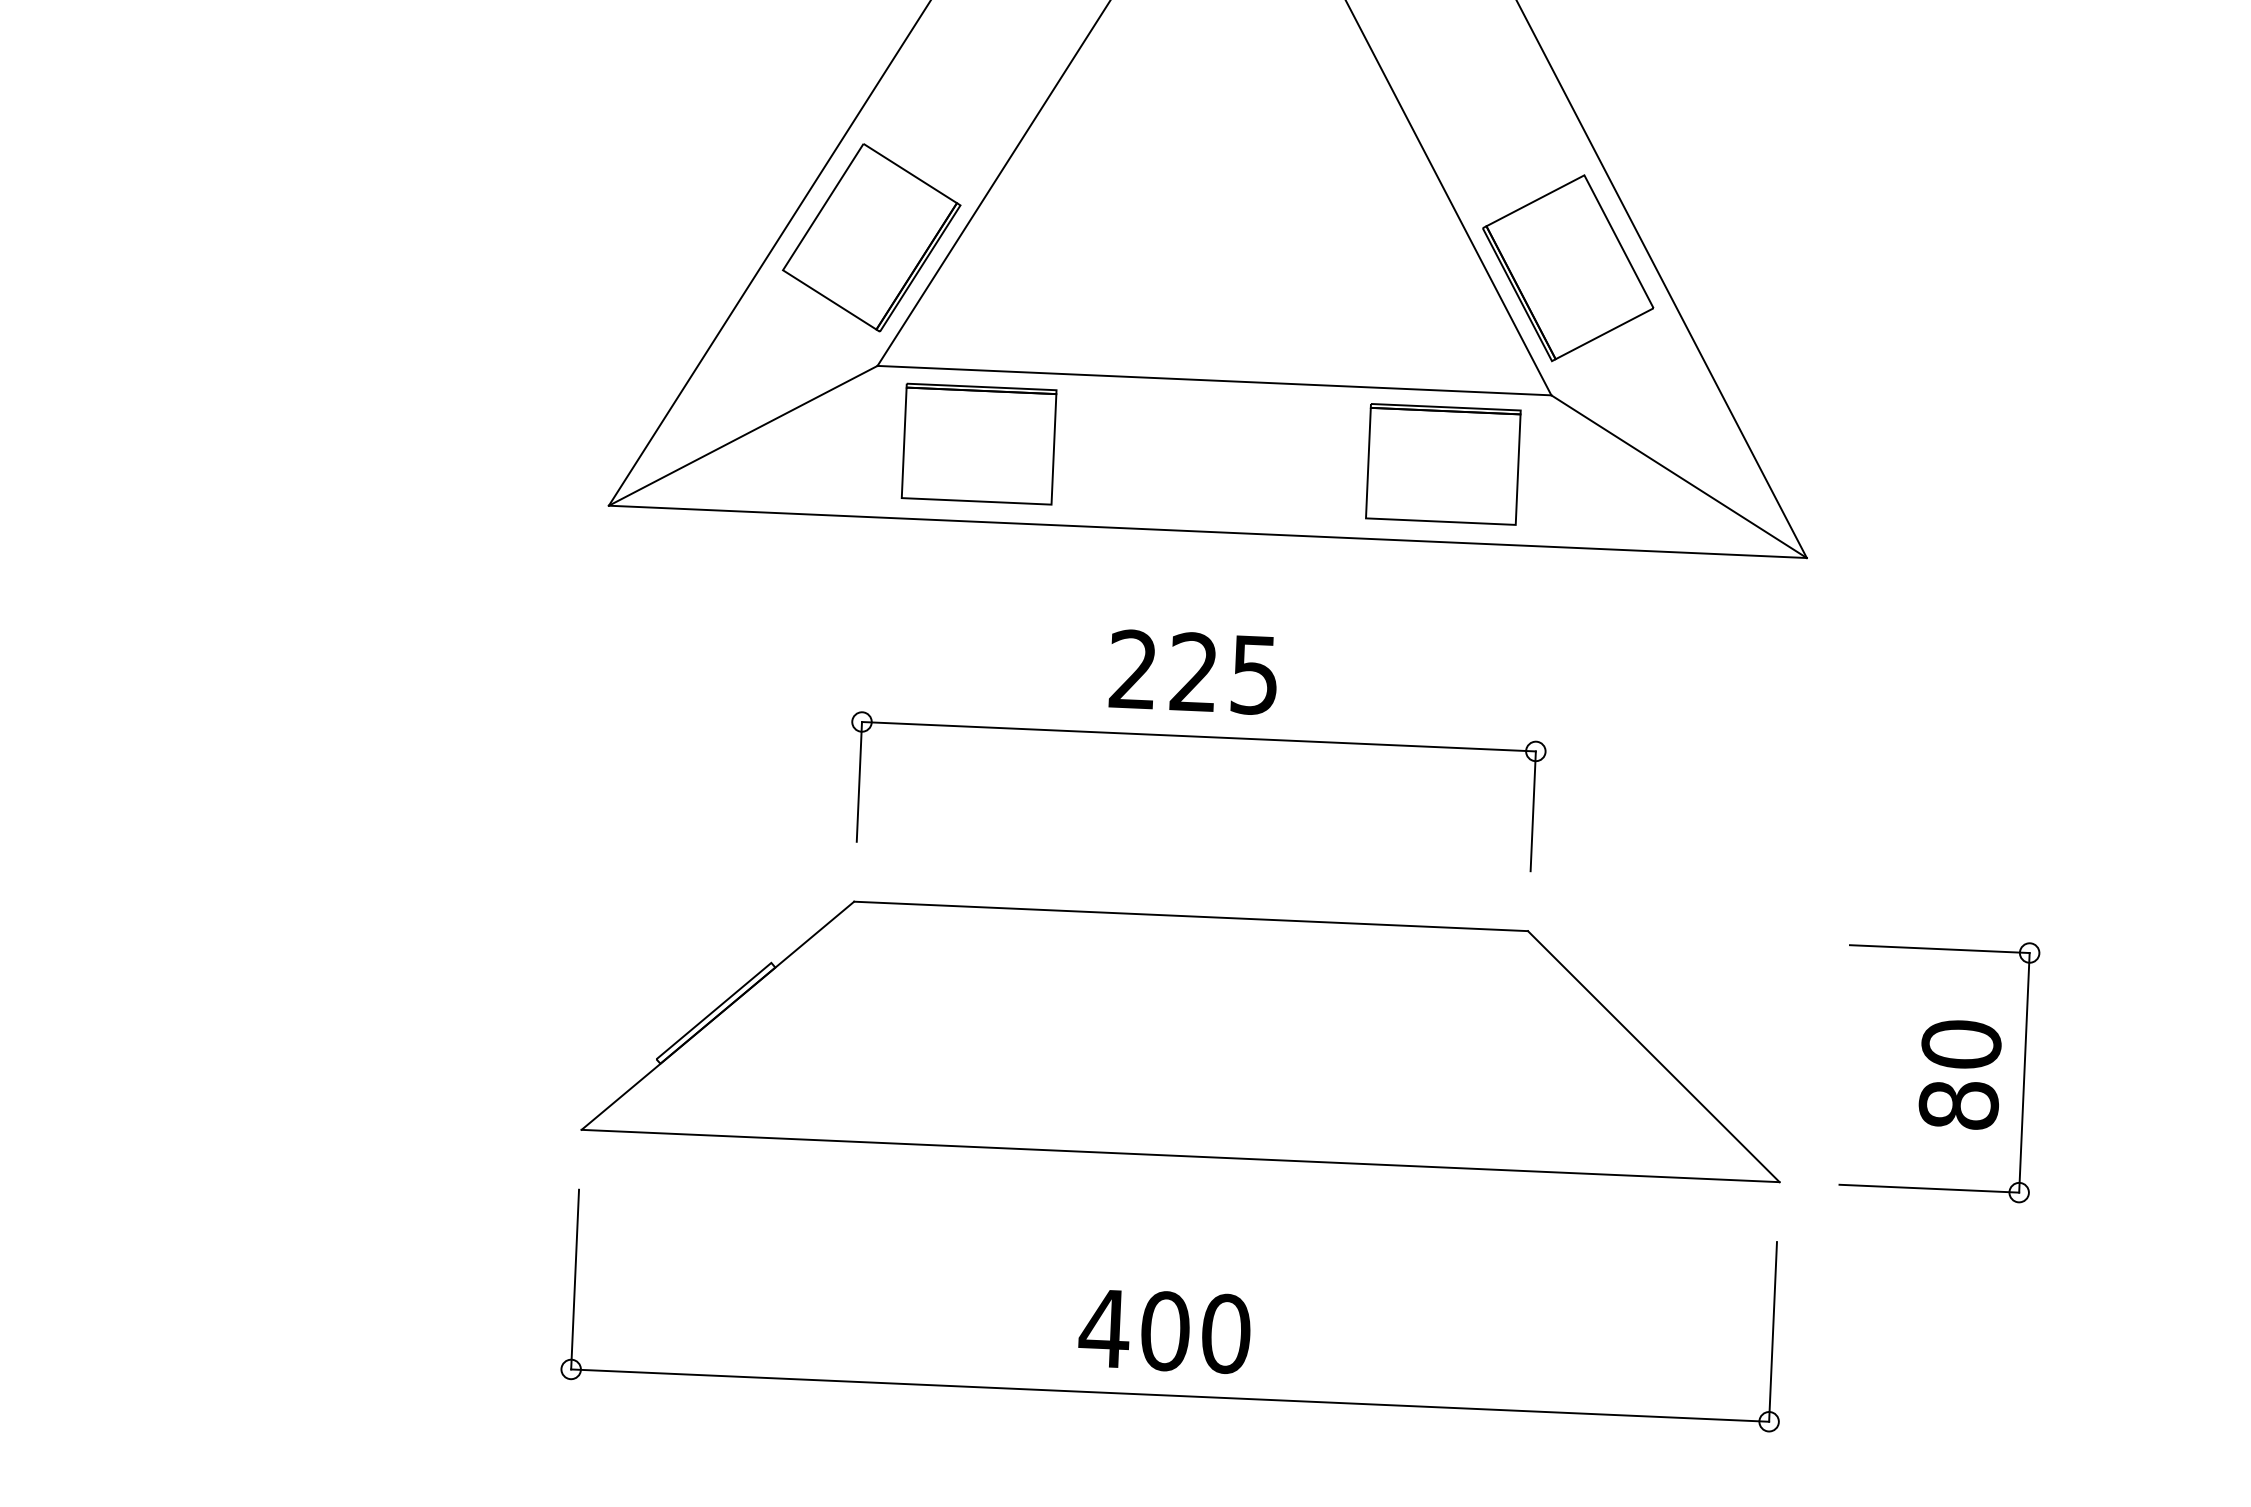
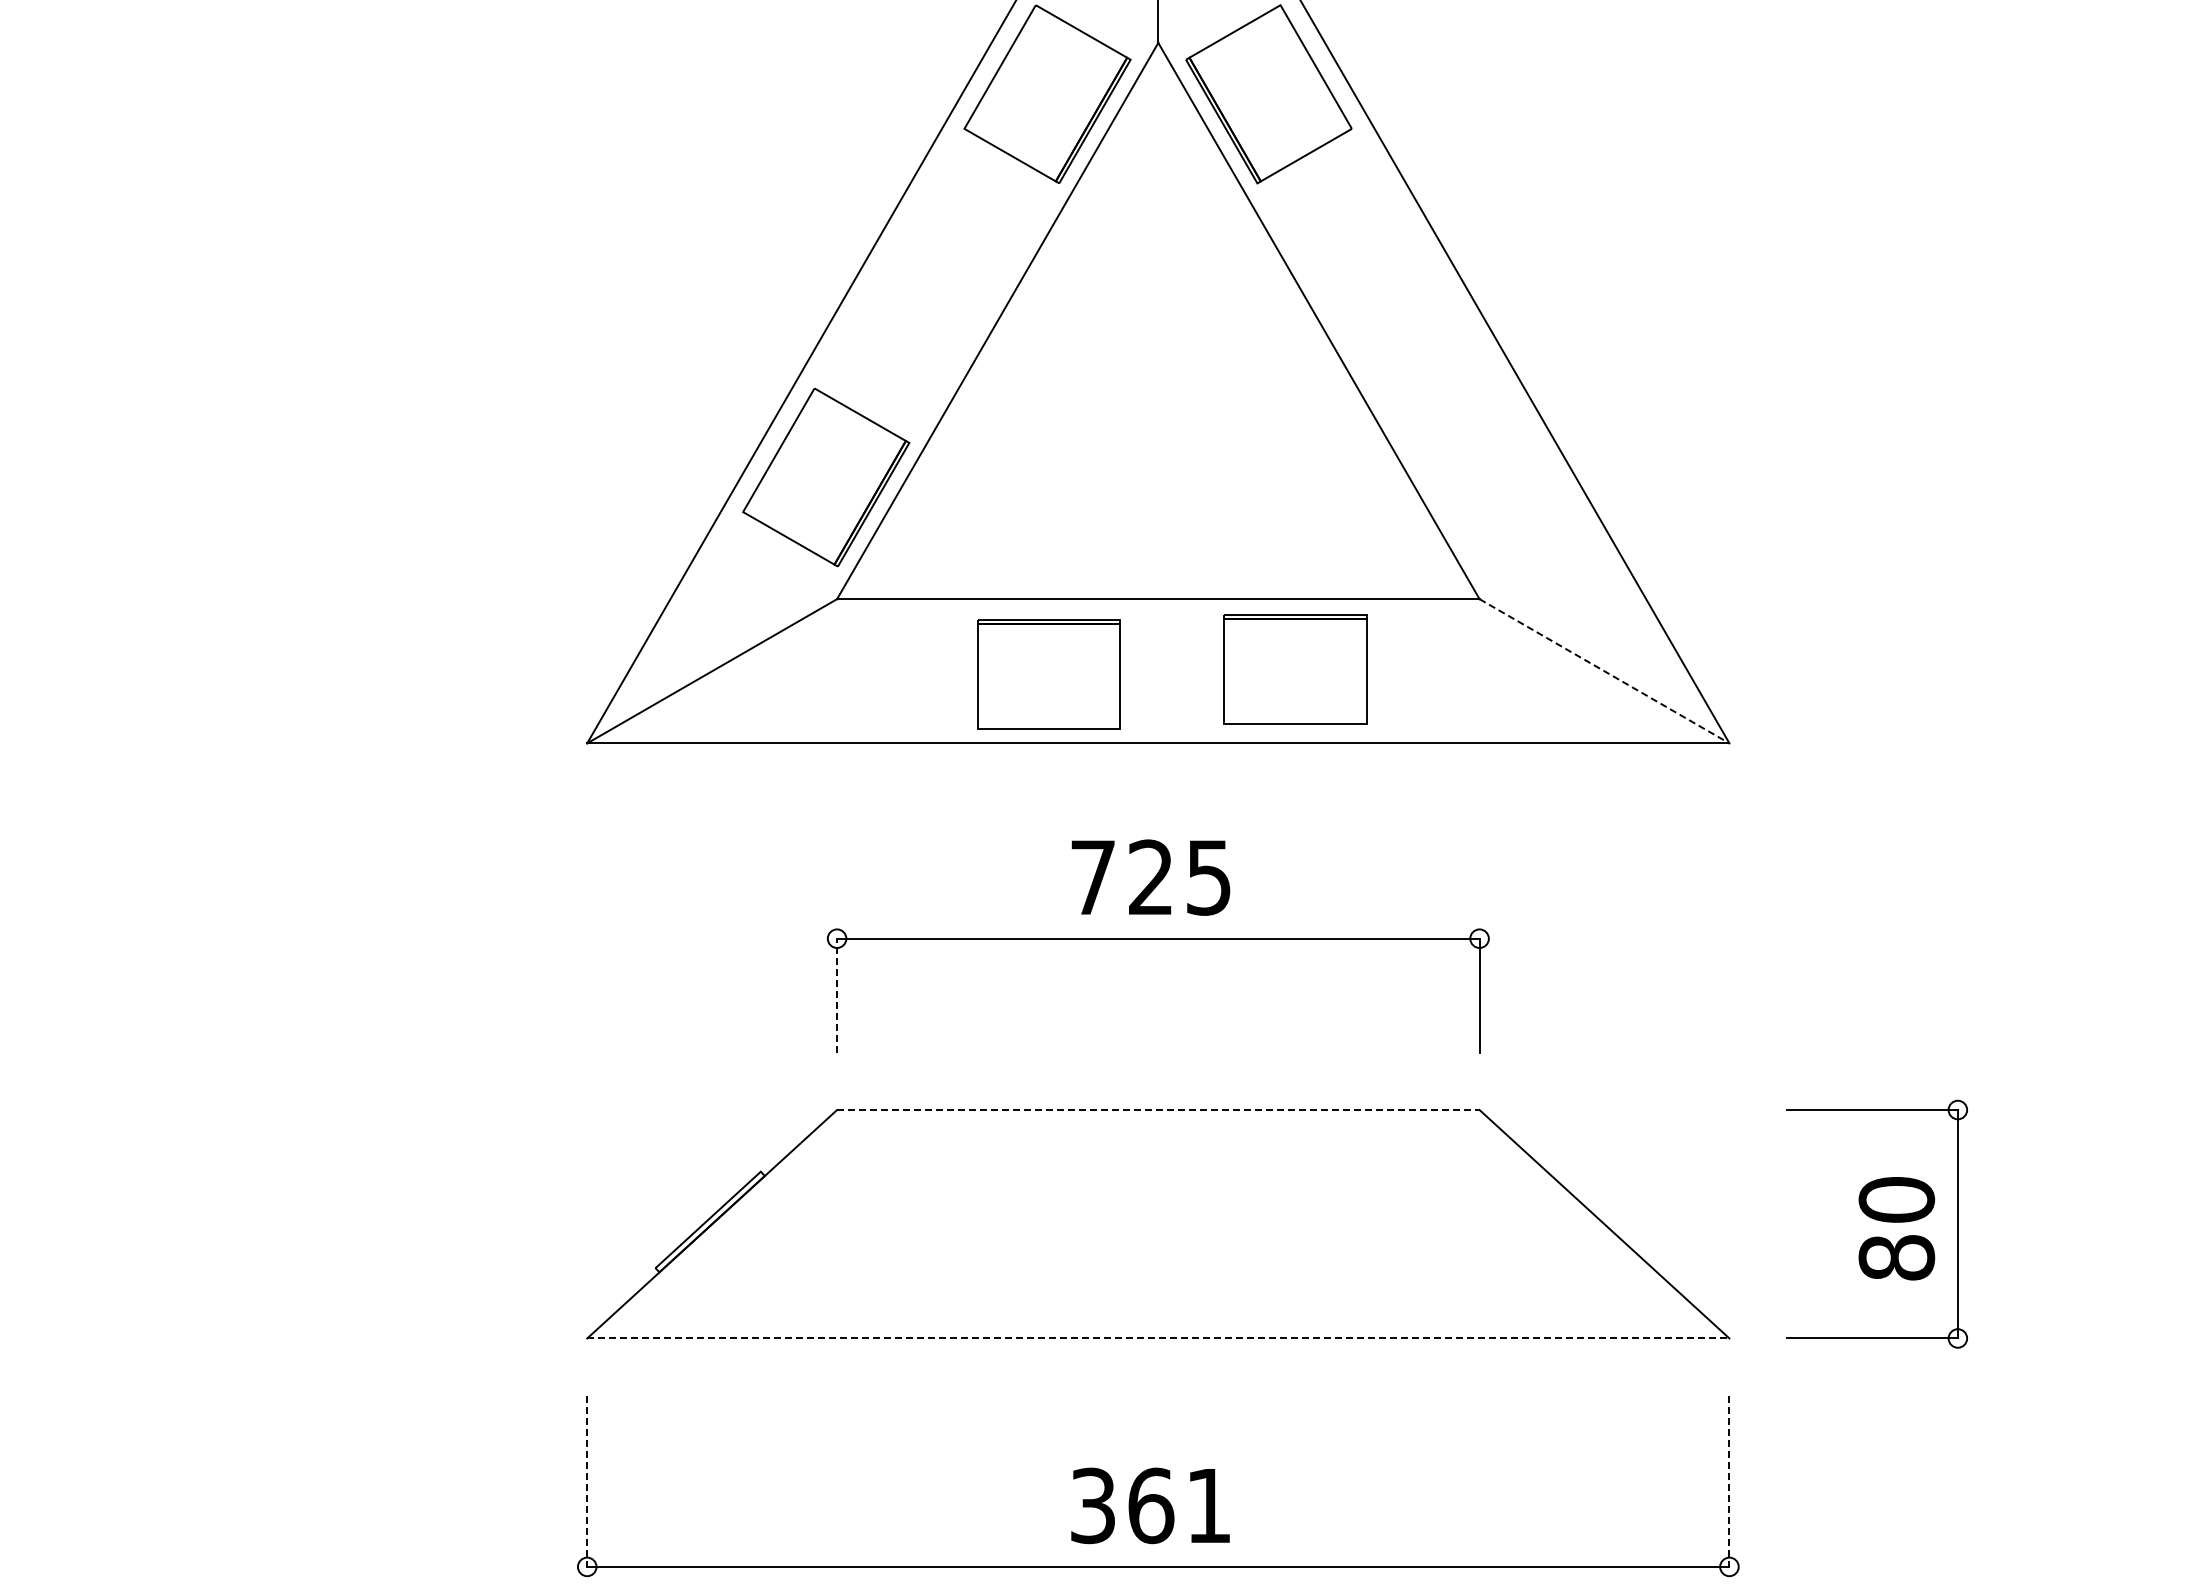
part: (1567, 268) -> (1489, 477), removed
part: (978, 444) -> (1048, 674), moved
part: (1443, 464) -> (1295, 669), moved
line: (1679, 476) -> (1604, 671), solid -> dashed
text: (1132, 668) -> (1092, 876), 225 -> 725
line: (859, 781) -> (837, 995), solid -> dashed
line: (1191, 916) -> (1158, 1110), solid -> dashed
line: (1180, 1156) -> (1158, 1338), solid -> dashed
line: (575, 1279) -> (587, 1481), solid -> dashed
text: (1164, 1330) -> (1150, 1505), 400 -> 361
line: (1773, 1332) -> (1729, 1481), solid -> dashed

